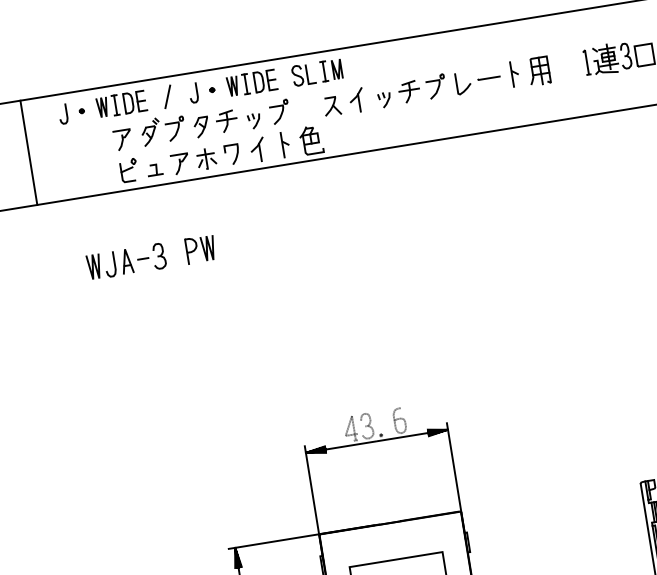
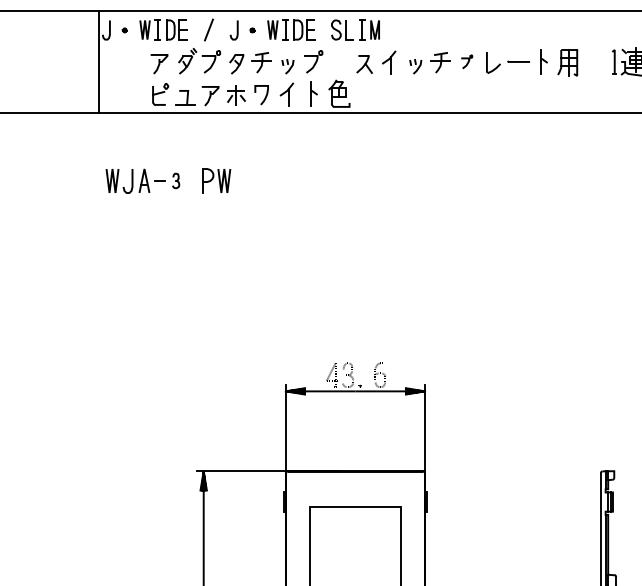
part: (435, 86) -> (466, 61), size x0.6
line: (28, 152) -> (98, 61), moved
part: (155, 169) -> (185, 97), size x1.4
part: (158, 255) -> (175, 180), size x0.6

